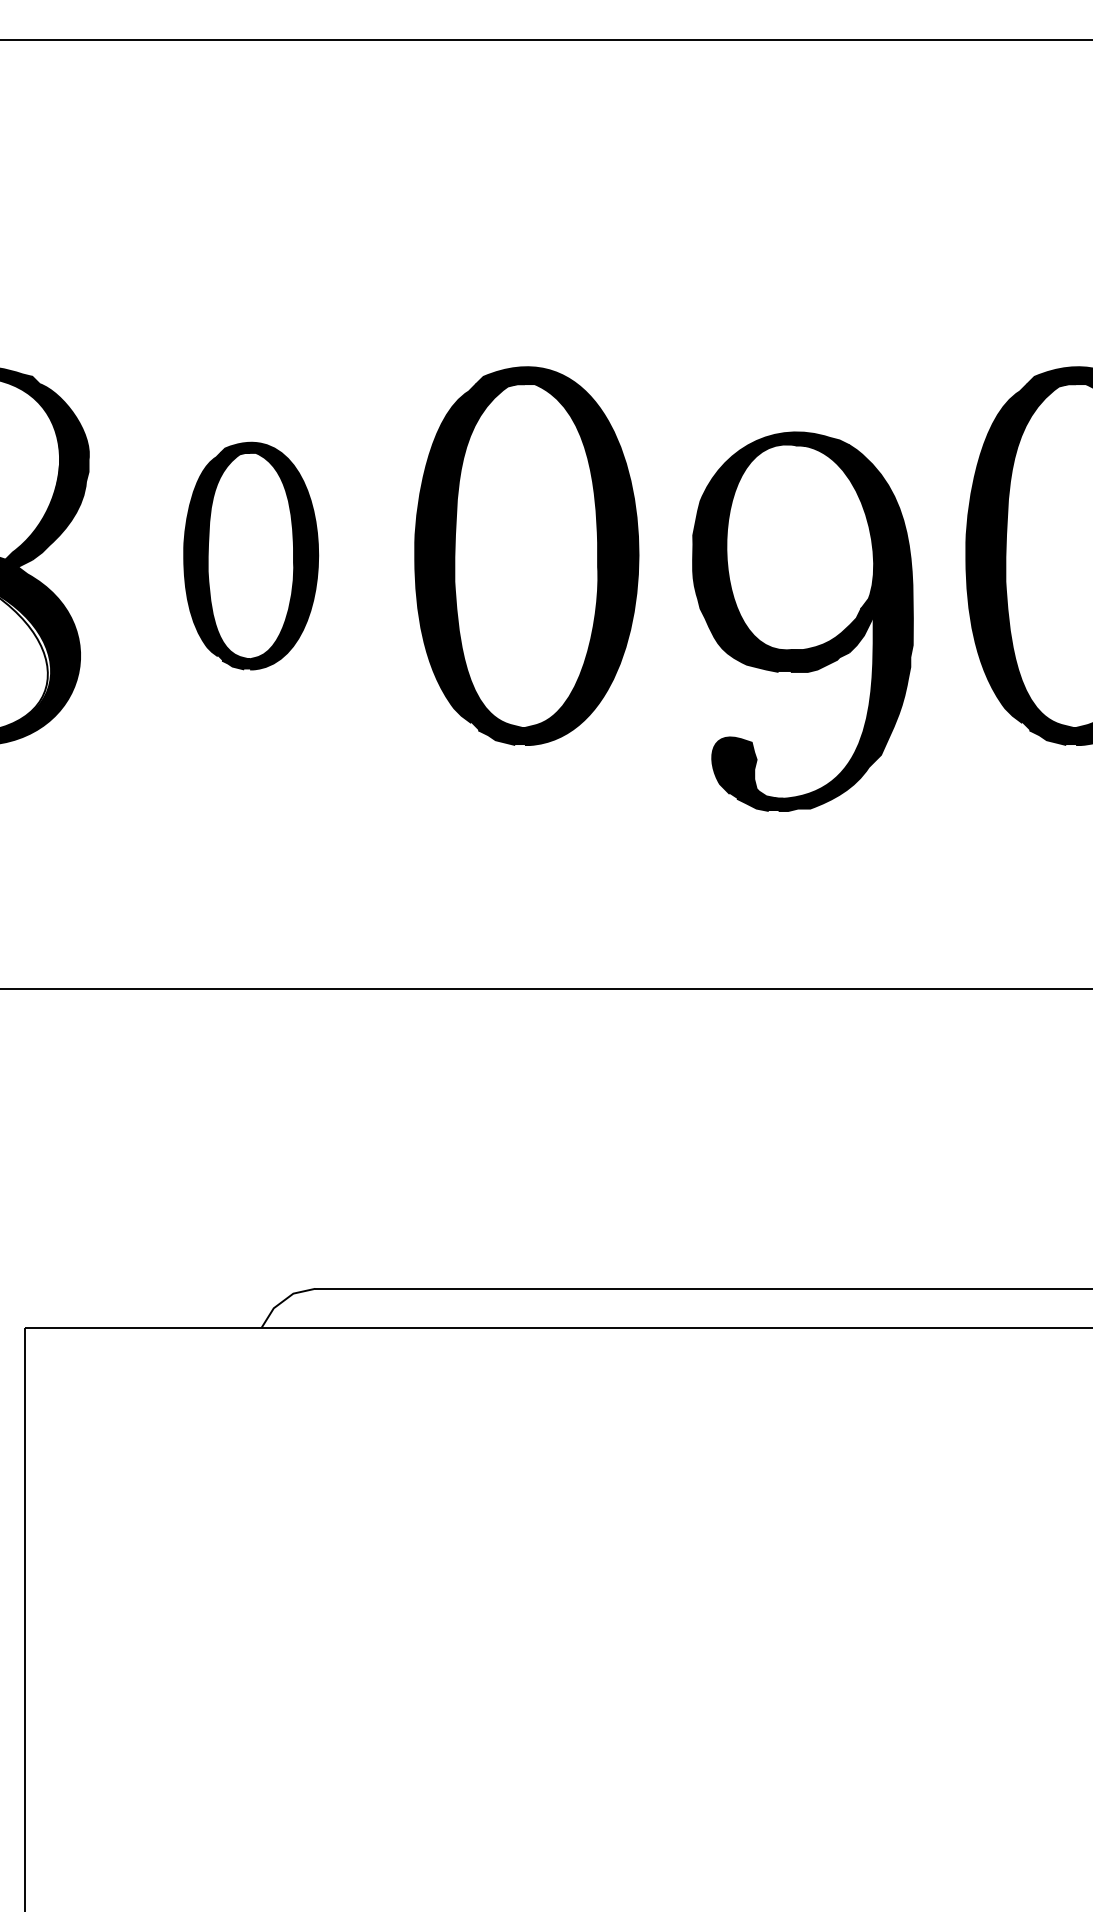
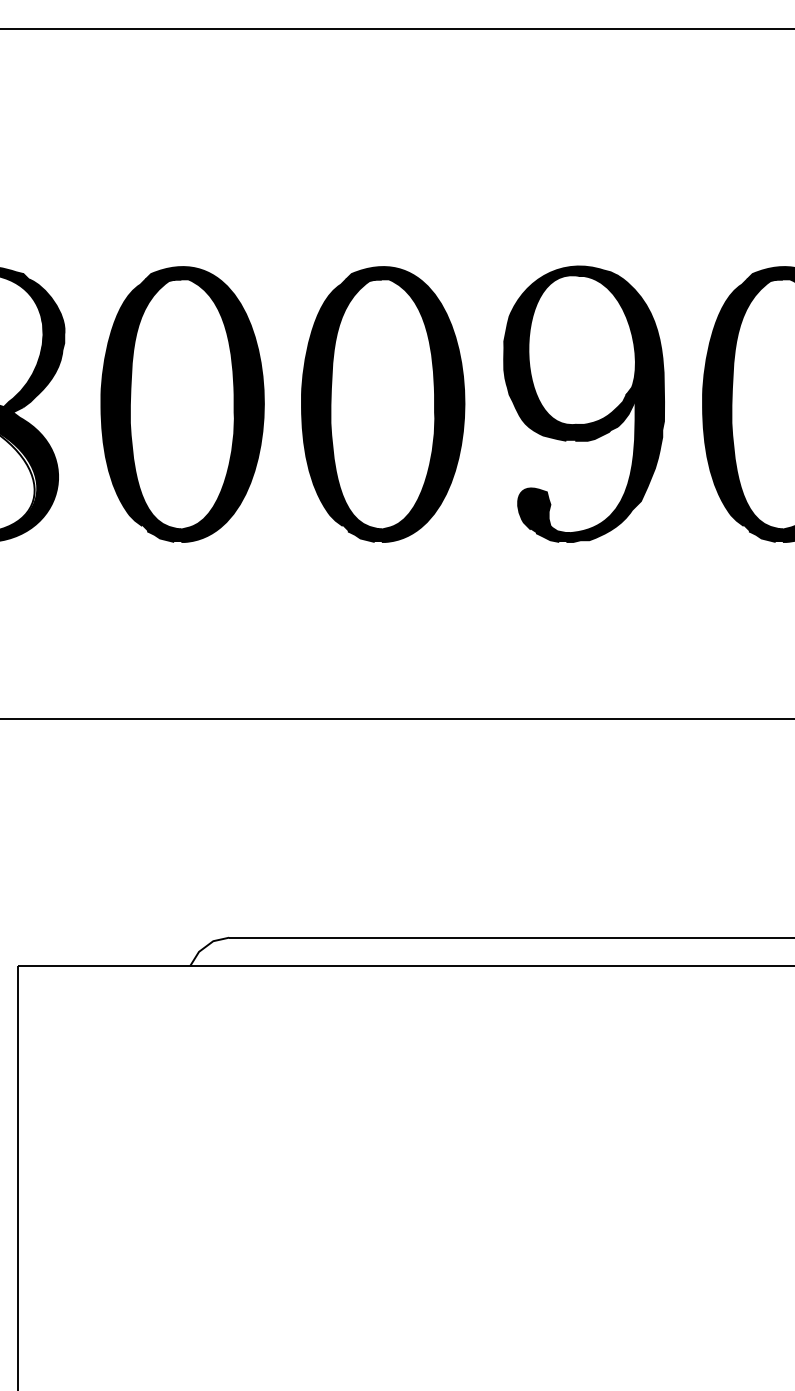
part: (251, 556) -> (182, 404), size x1.67
part: (802, 620) -> (583, 403), moved

